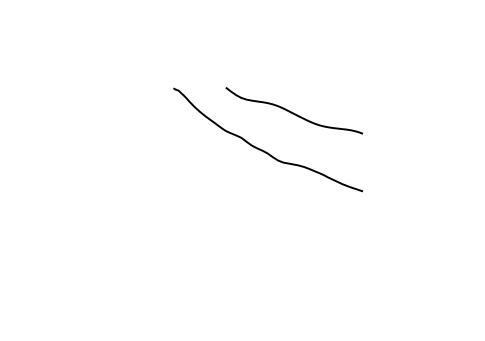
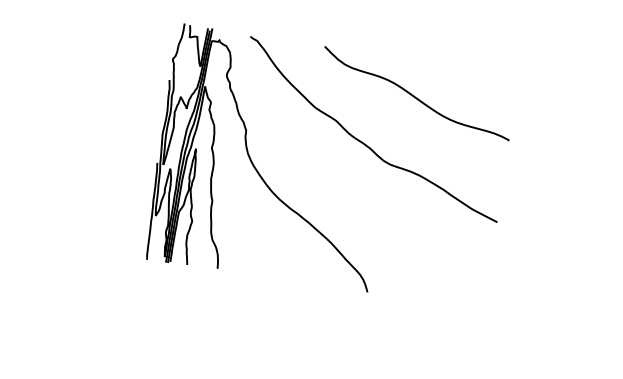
part: (191, 178) -> (257, 168), added

